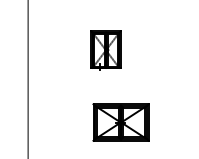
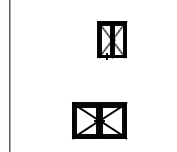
part: (105, 50) -> (111, 40), moved

